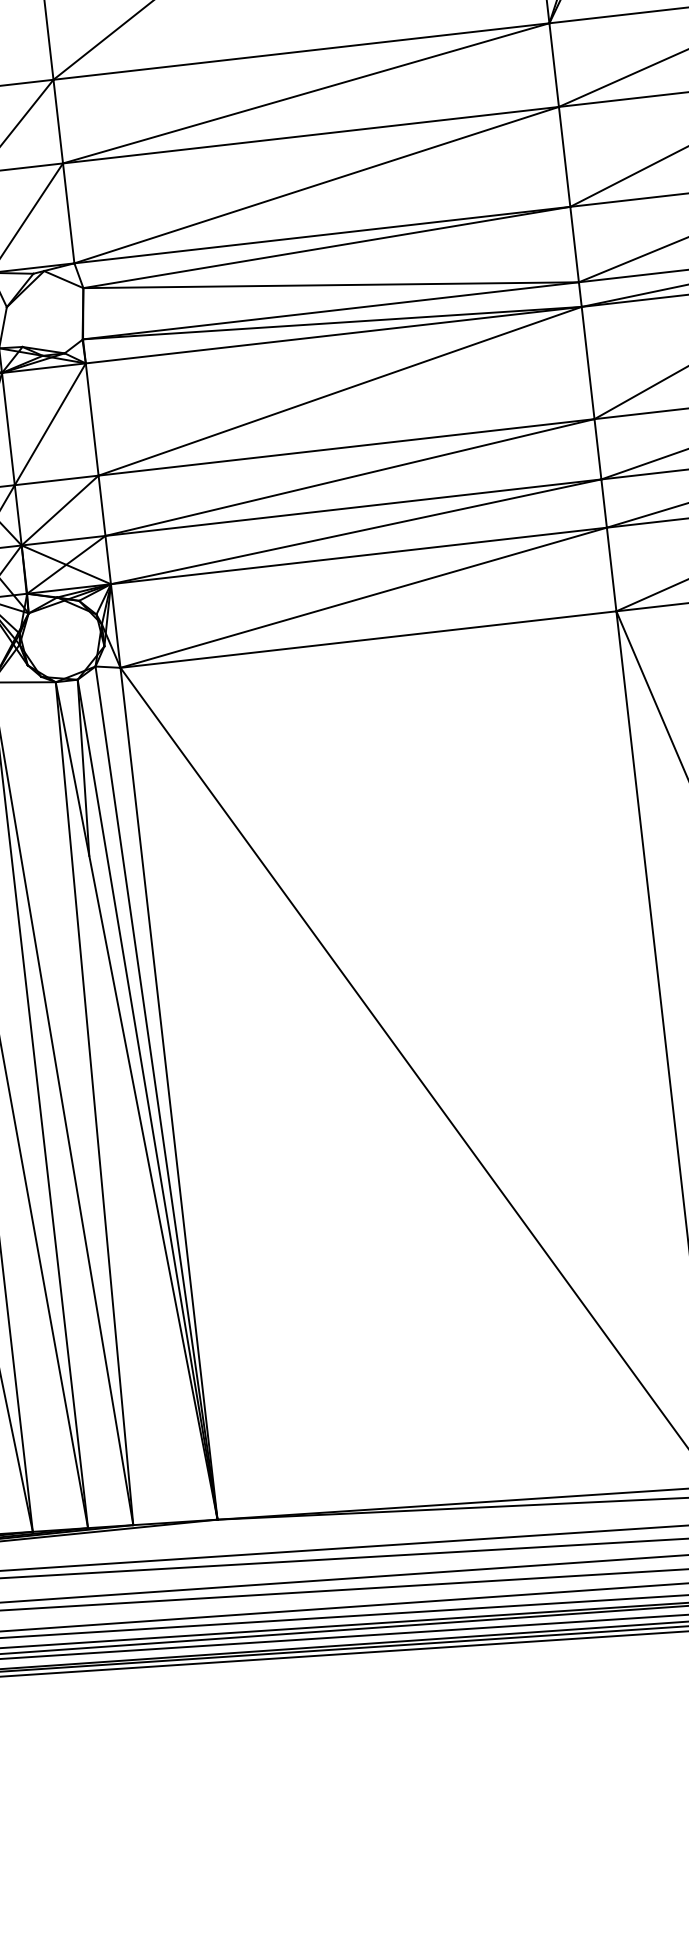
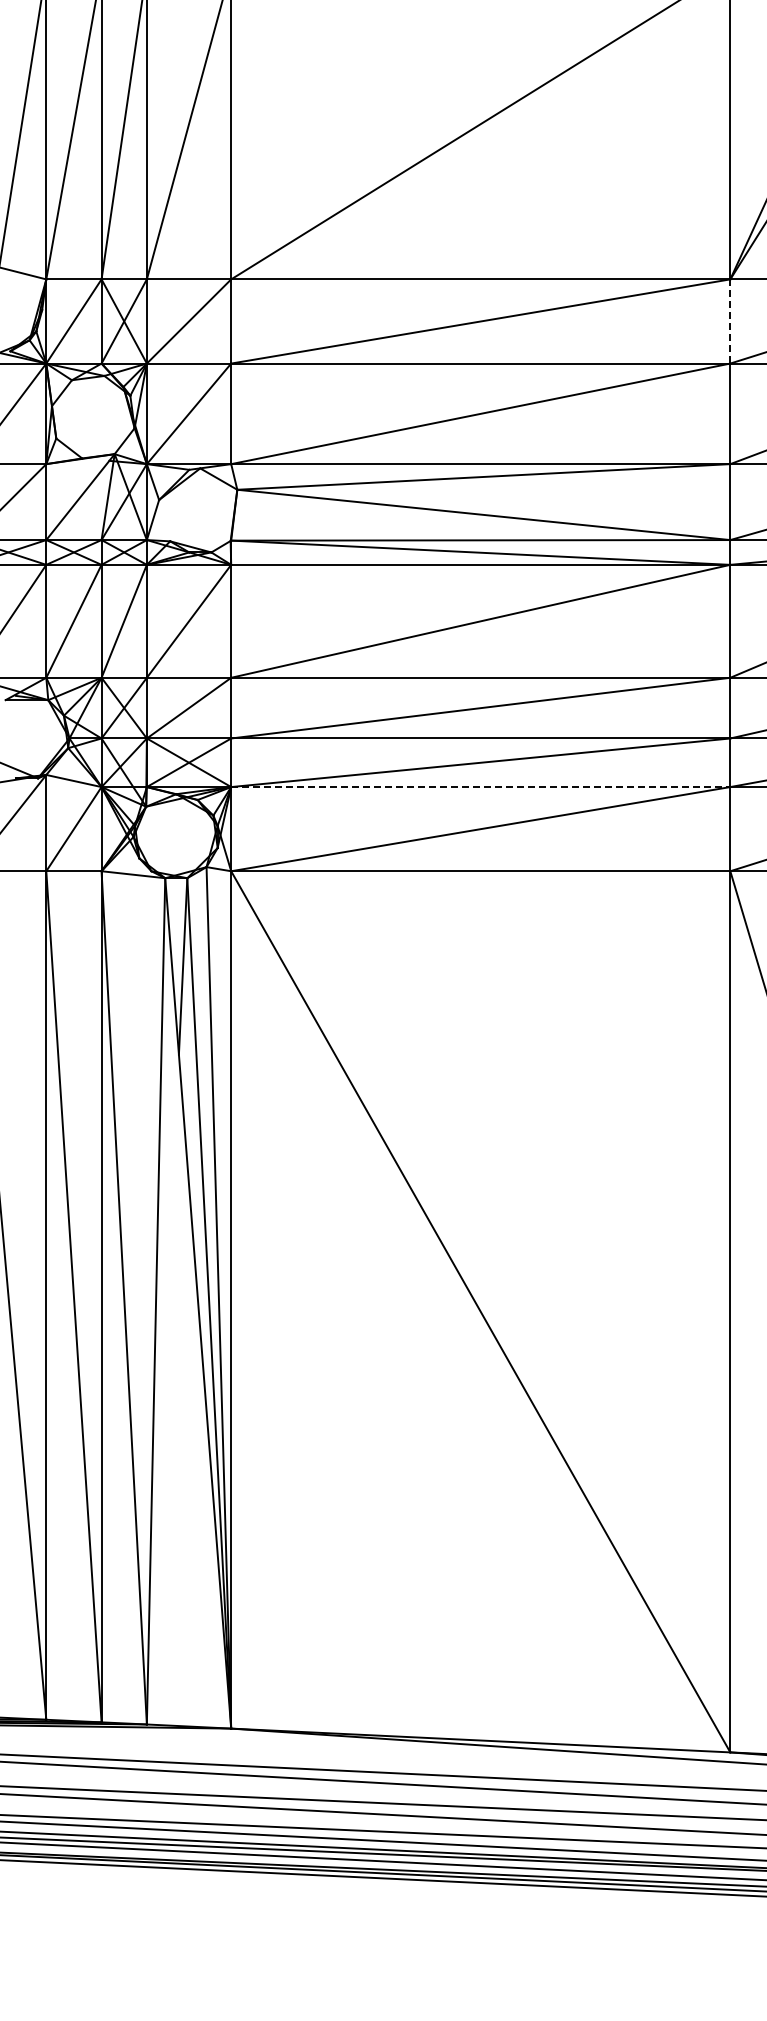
line: (554, 65) -> (730, 321), solid -> dashed
line: (358, 556) -> (480, 787), solid -> dashed

